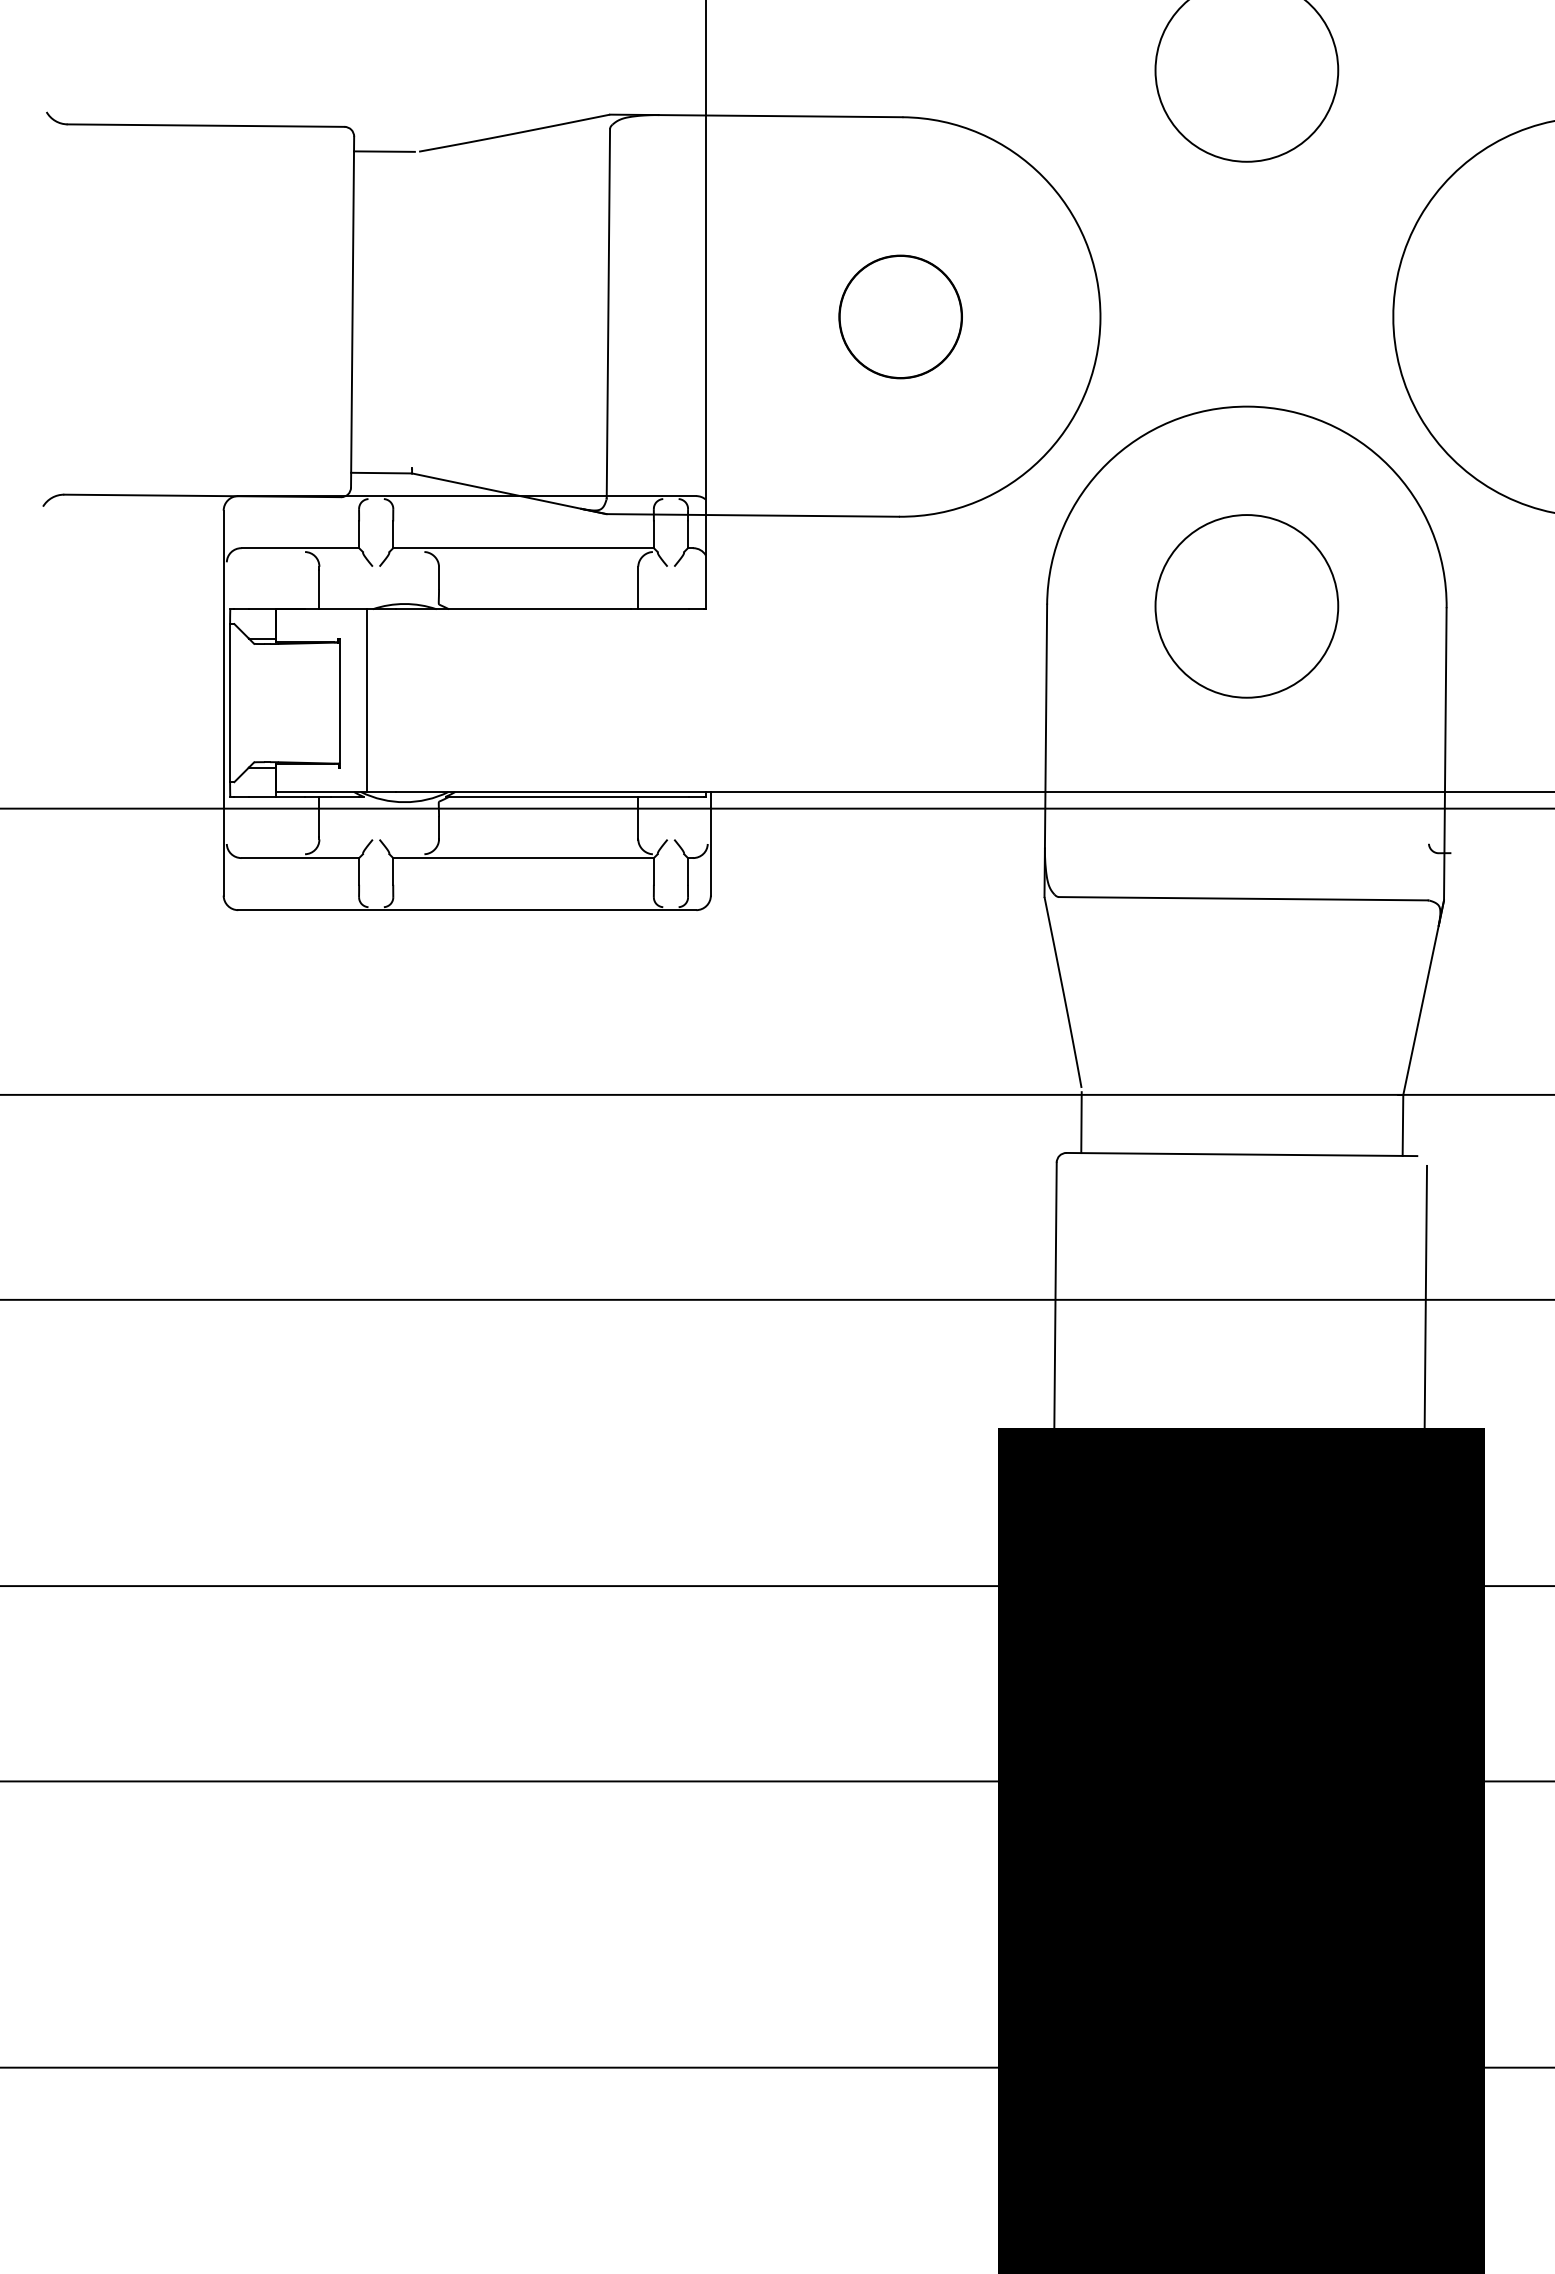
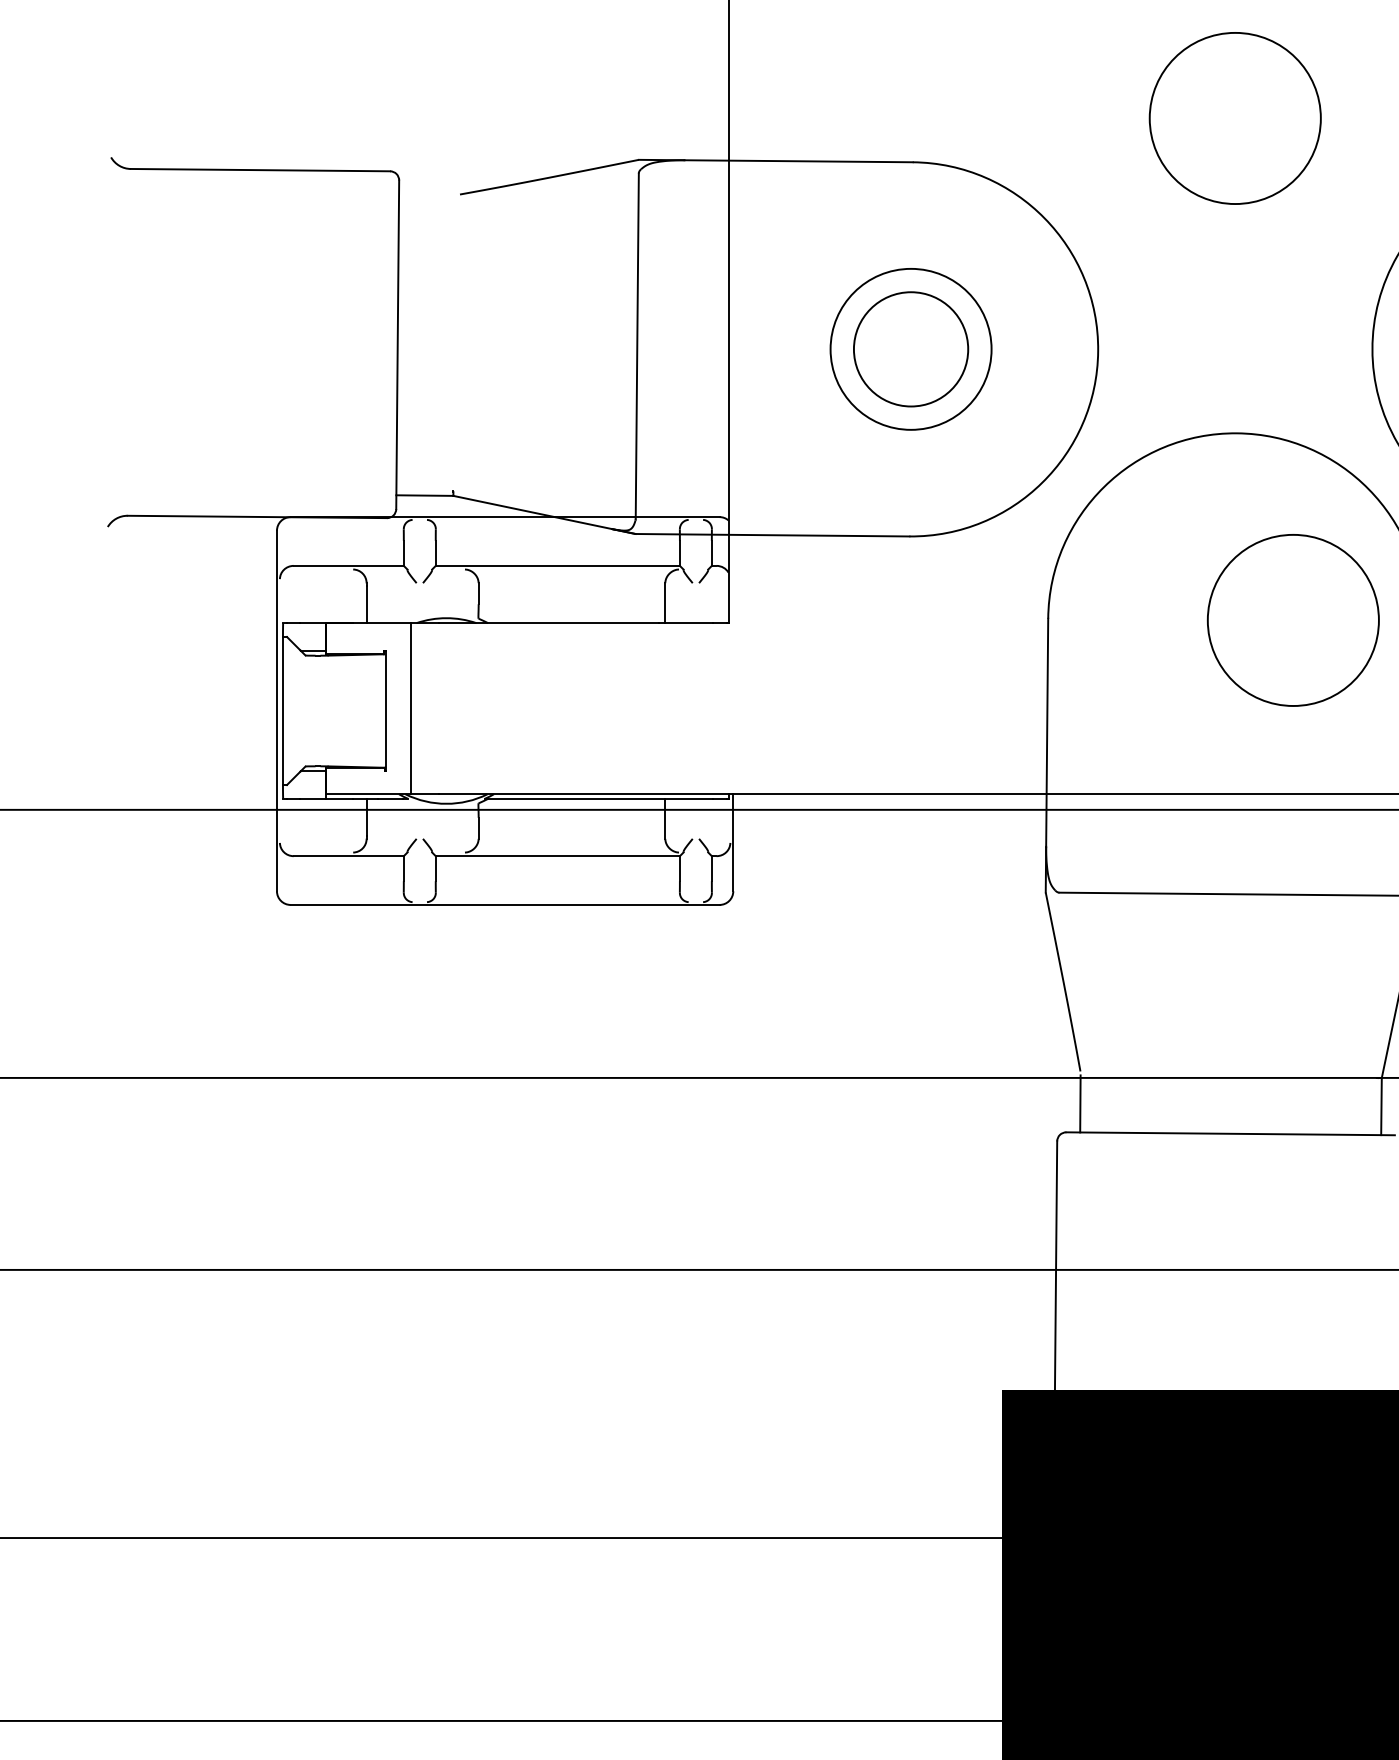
line: (384, 151) -> (427, 194), removed
circle: (900, 316) -> (910, 348), size x1.4
circle: (1246, 606) -> (1293, 620), moved

